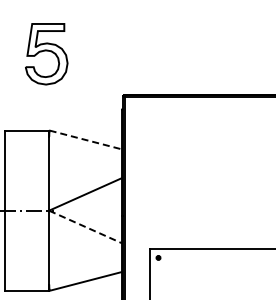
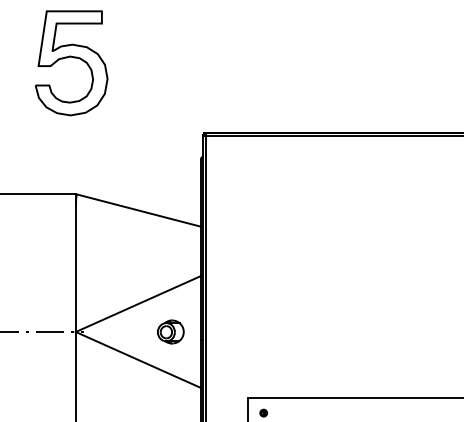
line: (86, 140) -> (140, 211), dashed -> solid
part: (104, 210) -> (170, 331), added
line: (85, 226) -> (138, 359), dashed -> solid

